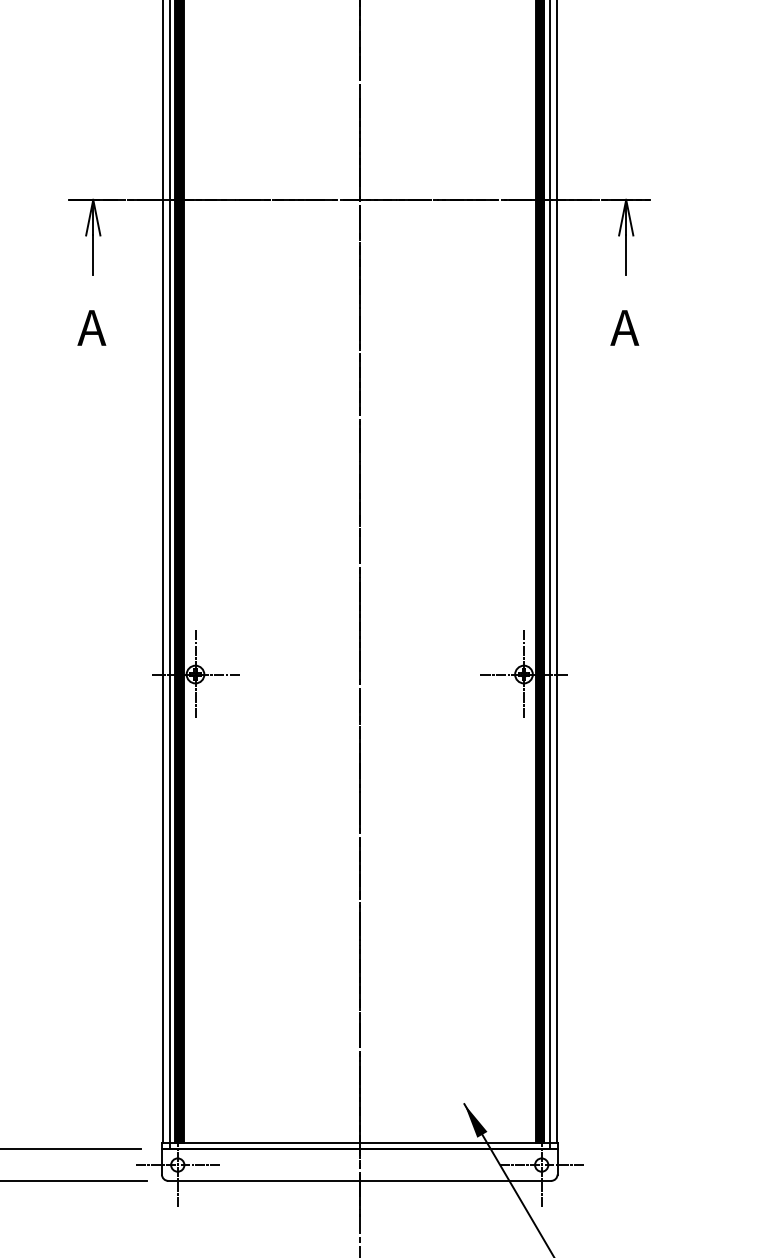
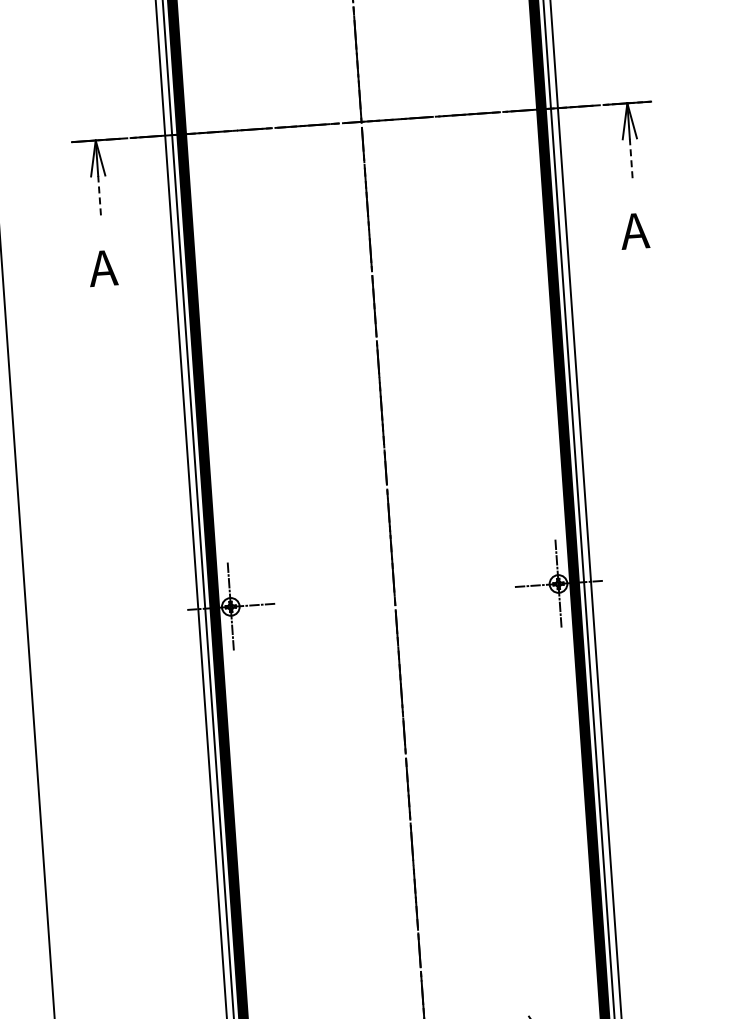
line: (93, 255) -> (99, 195), solid -> dashed
line: (626, 255) -> (631, 158), solid -> dashed

